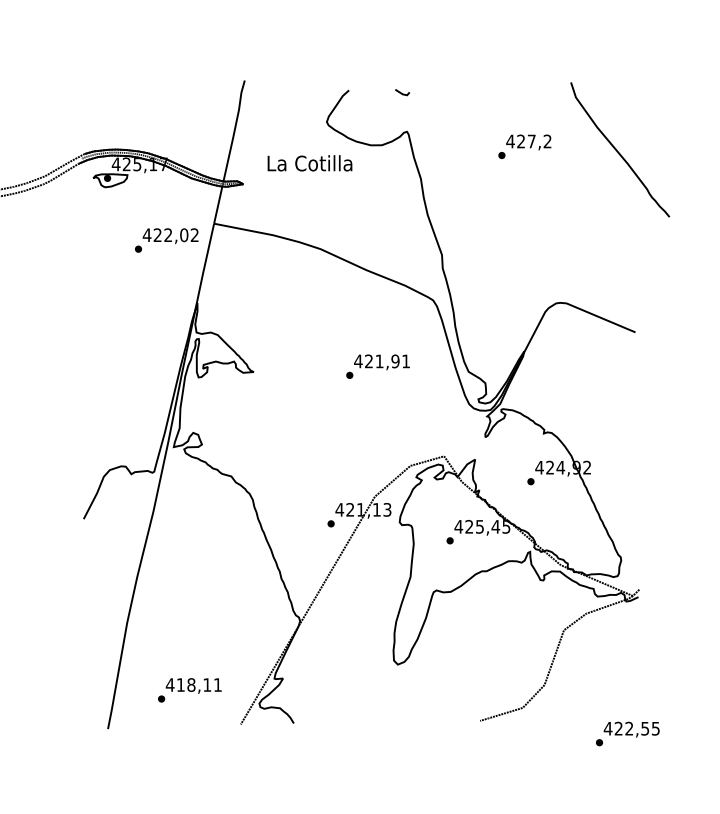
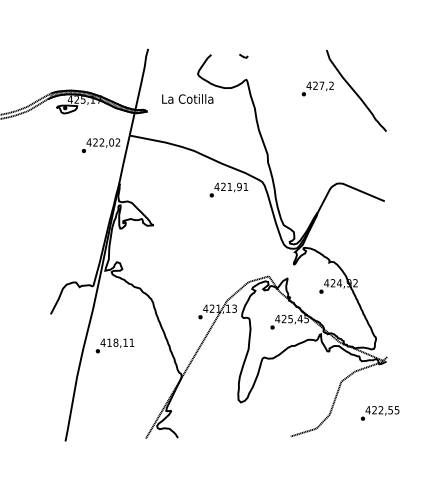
part: (620, 149) -> (356, 90), moved
text: (377, 365) -> (228, 189), moved
text: (189, 689) -> (114, 345), moved
text: (628, 734) -> (380, 413), moved

